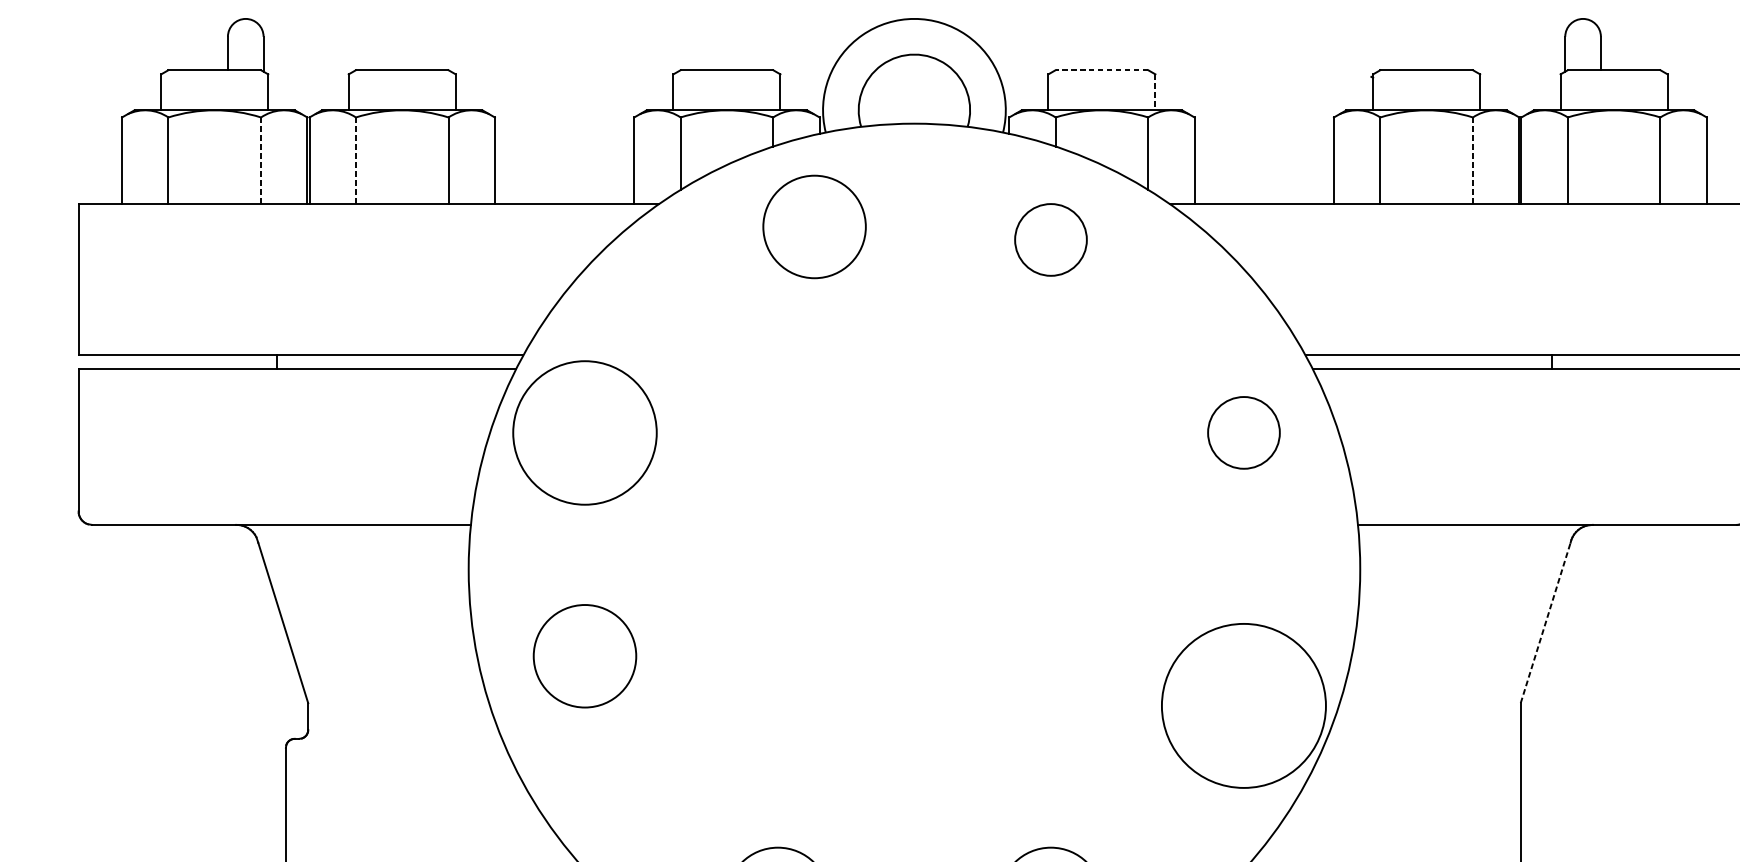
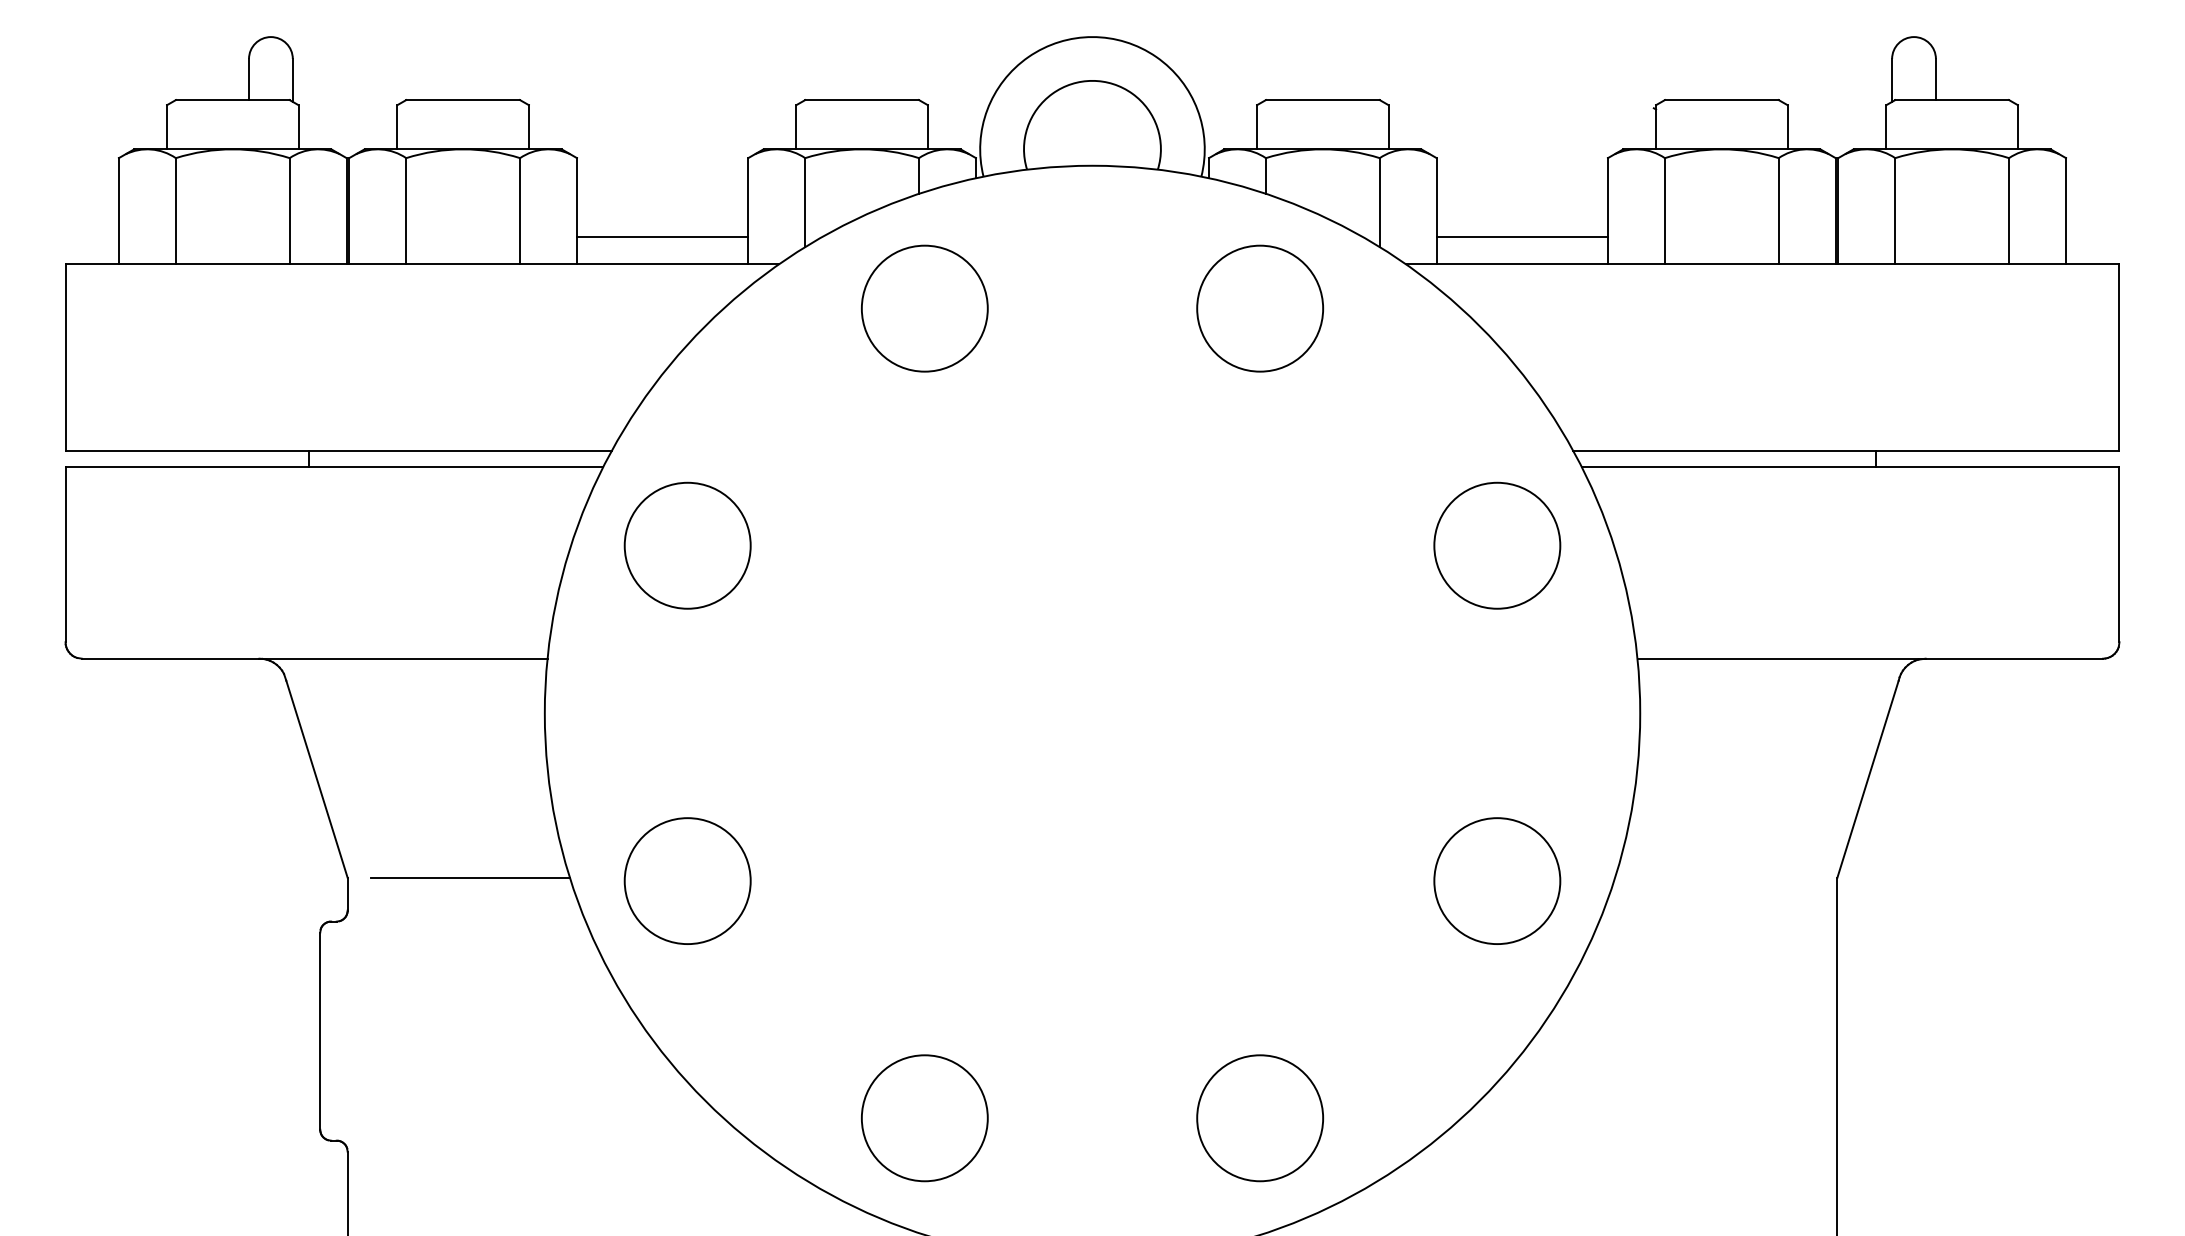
line: (1101, 70) -> (1322, 100), dashed -> solid
line: (1155, 92) -> (1388, 127), dashed -> solid
line: (260, 160) -> (289, 211), dashed -> solid
line: (356, 160) -> (406, 211), dashed -> solid
line: (1472, 160) -> (1778, 211), dashed -> solid
line: (564, 181) -> (662, 236), added
line: (1263, 181) -> (1521, 236), added
circle: (814, 226) -> (924, 308), moved
circle: (1051, 239) -> (1260, 308), size x1.43
circle: (584, 432) -> (687, 545), size x0.71
circle: (1244, 432) -> (1497, 545), size x1.43
line: (1546, 622) -> (1868, 778), dashed -> solid
circle: (584, 655) -> (687, 880), moved
line: (408, 702) -> (470, 877), added
circle: (1244, 706) -> (1497, 881), size x0.62

